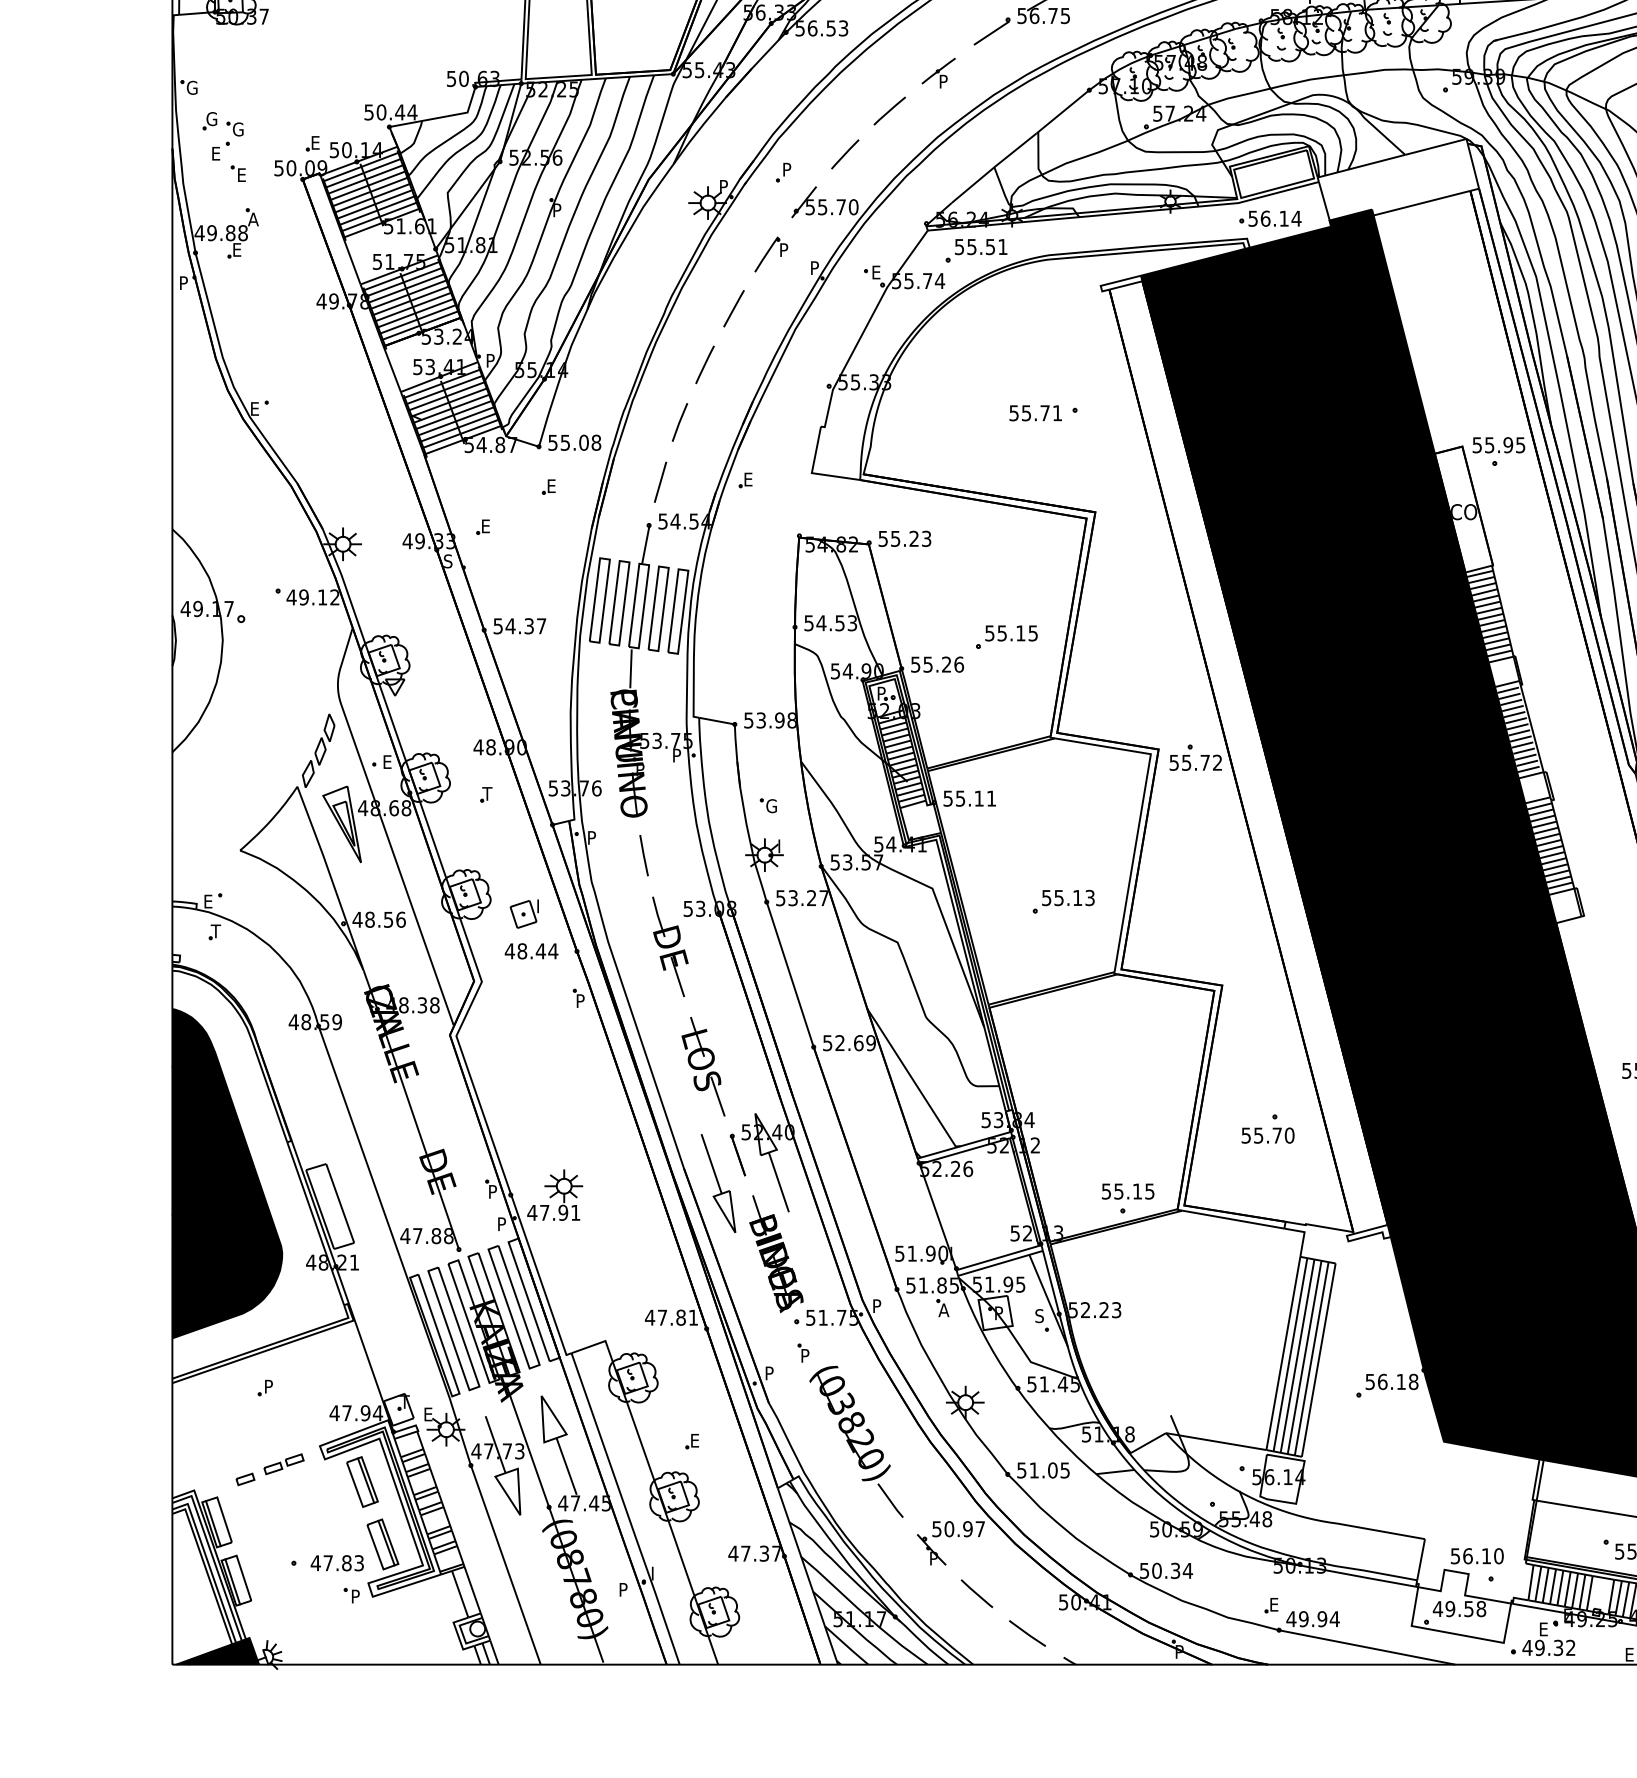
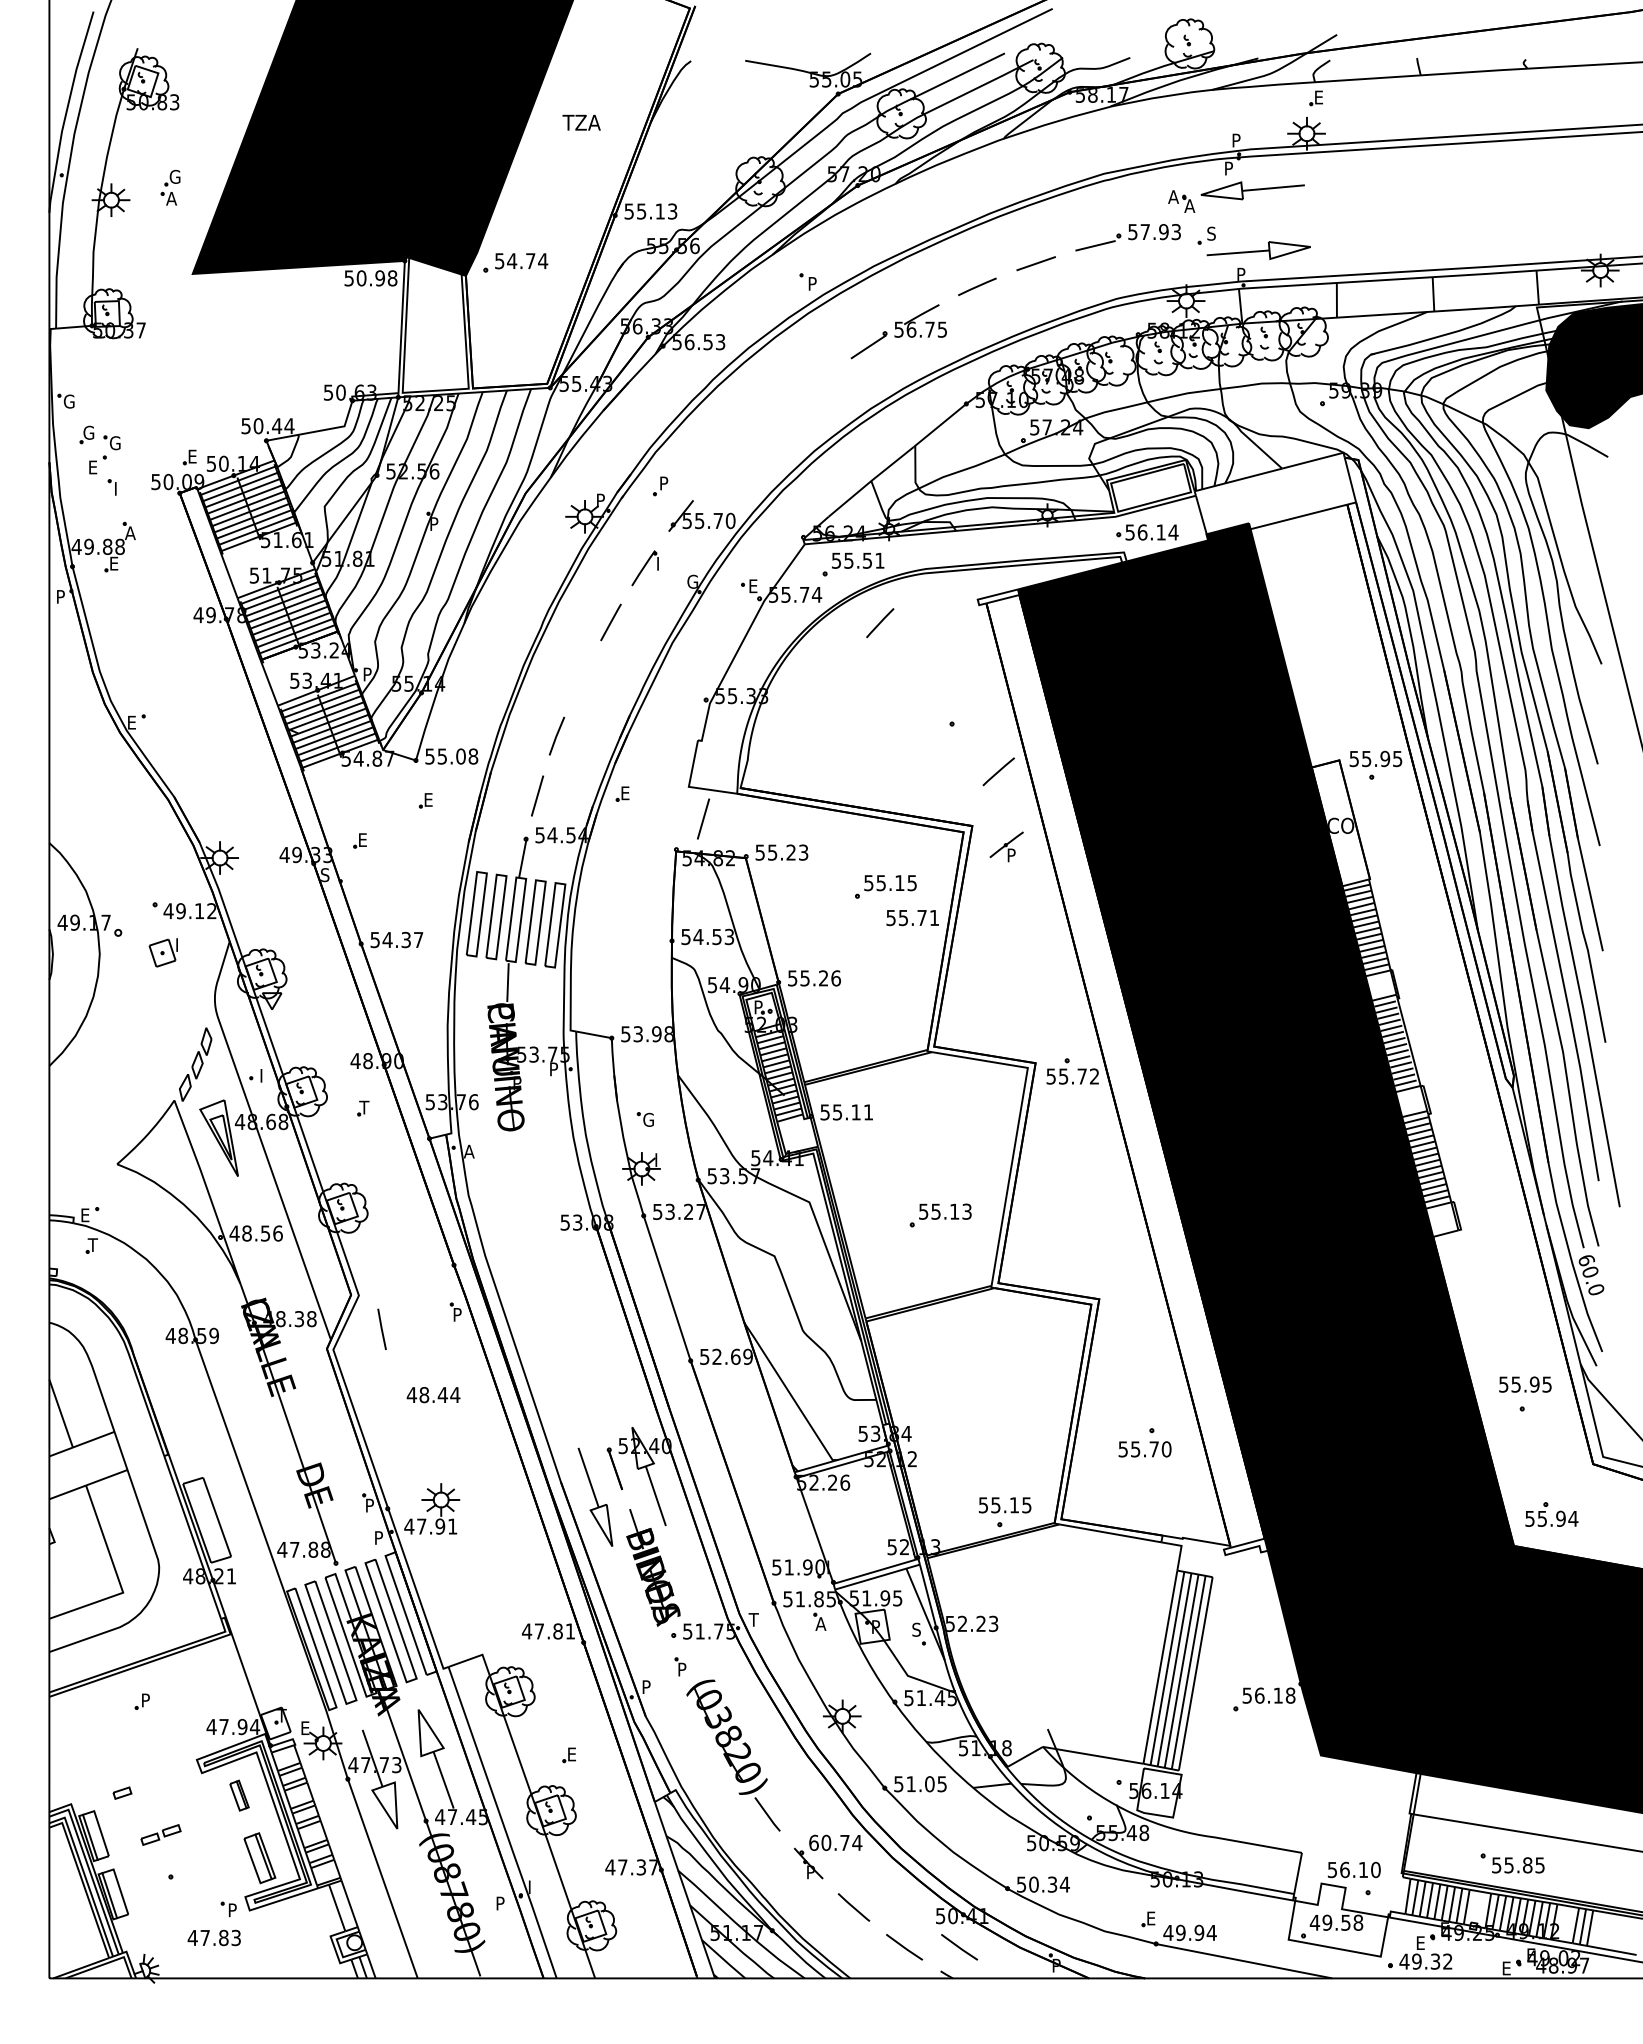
part: (938, 72) -> (1006, 846), moved
line: (889, 110) -> (998, 771), moved
line: (845, 154) -> (880, 623), moved
text: (242, 174) -> (119, 488), E -> I
text: (785, 247) -> (662, 561), P -> I
text: (815, 267) -> (692, 581), P -> G
line: (704, 364) -> (581, 678), removed
text: (1035, 413) -> (912, 918), moved
line: (826, 504) -> (703, 818), added
part: (1006, 636) -> (885, 886), moved
text: (388, 761) -> (265, 1075), E -> I
text: (592, 837) -> (469, 1151), P -> A
line: (643, 854) -> (381, 1328), moved
part: (523, 913) -> (162, 952), moved
text: (531, 951) -> (433, 1395), moved
part: (691, 1016) -> (568, 1330), removed
fill: (227, 1173) -> (104, 1487), removed
text: (876, 1305) -> (753, 1619), P -> T
part: (283, 1463) -> (160, 1834), moved
part: (362, 1481) -> (239, 1795), size x0.6
text: (958, 1528) -> (835, 1842), 50.97 -> 60.74
text: (336, 1562) -> (213, 1937), moved
line: (1082, 1633) -> (959, 1947), added
fill: (217, 1650) -> (94, 1964), removed

